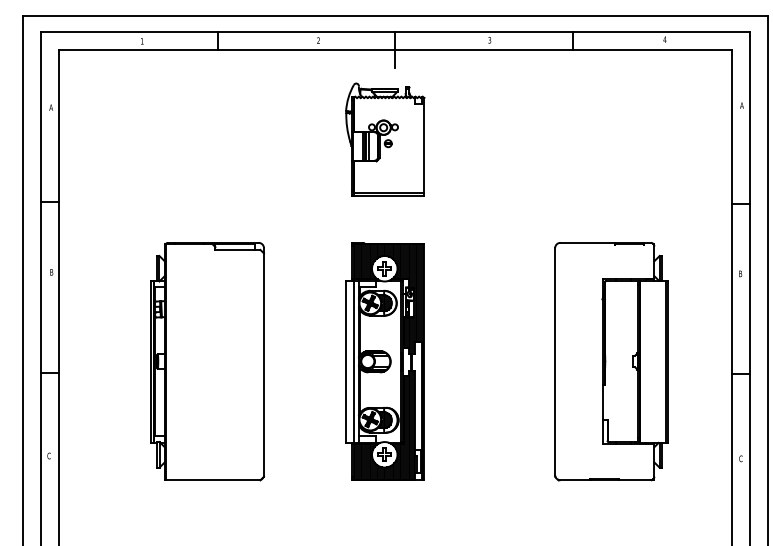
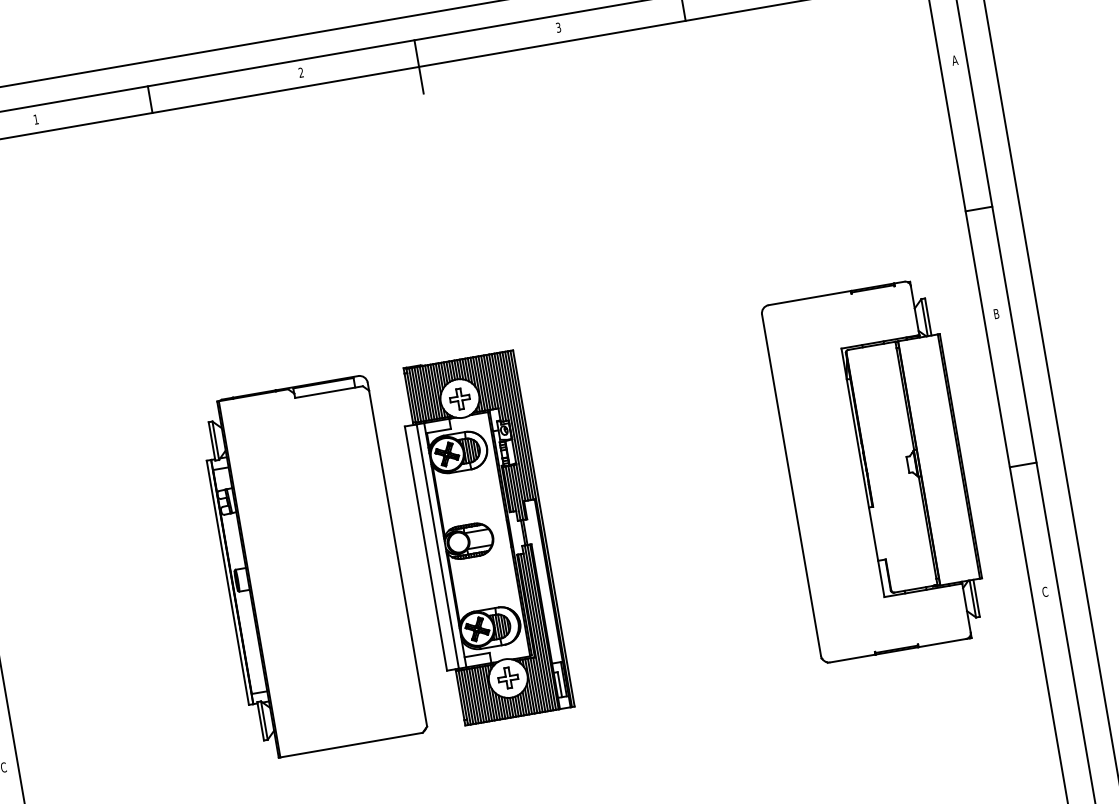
part: (385, 139) -> (427, 204), removed
part: (207, 361) -> (312, 567), moved
part: (611, 361) -> (876, 470), moved

